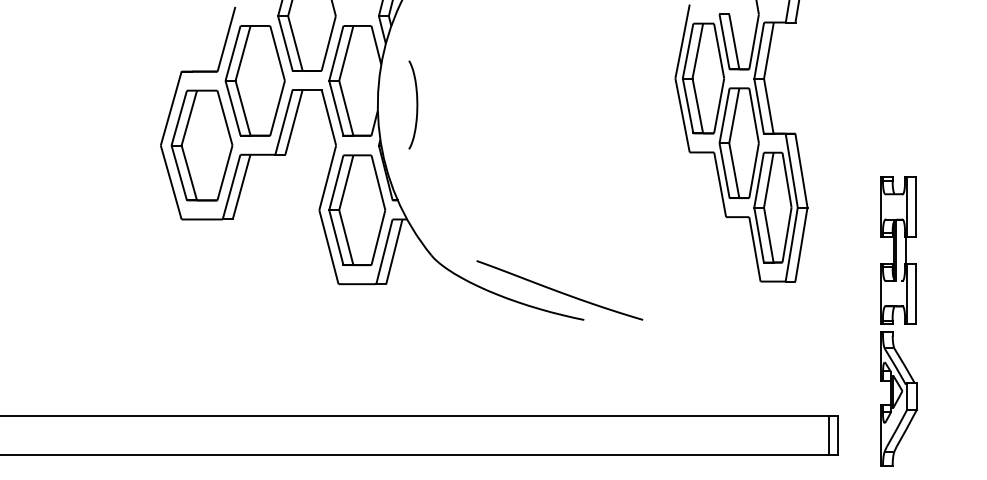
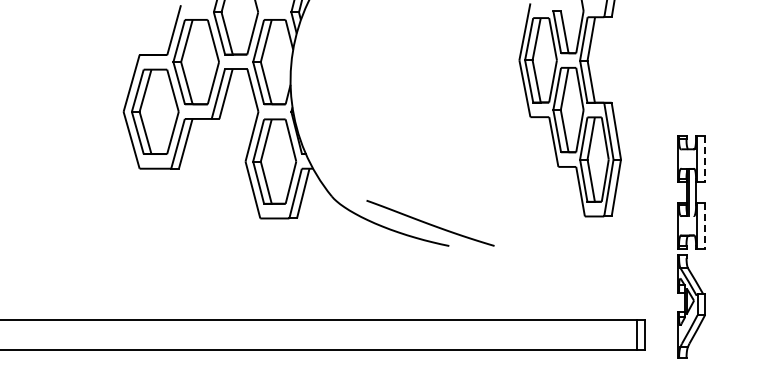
curve: (416, 104) -> (320, 80), removed
line: (916, 207) -> (704, 159), solid -> dashed
line: (916, 293) -> (704, 225), solid -> dashed

